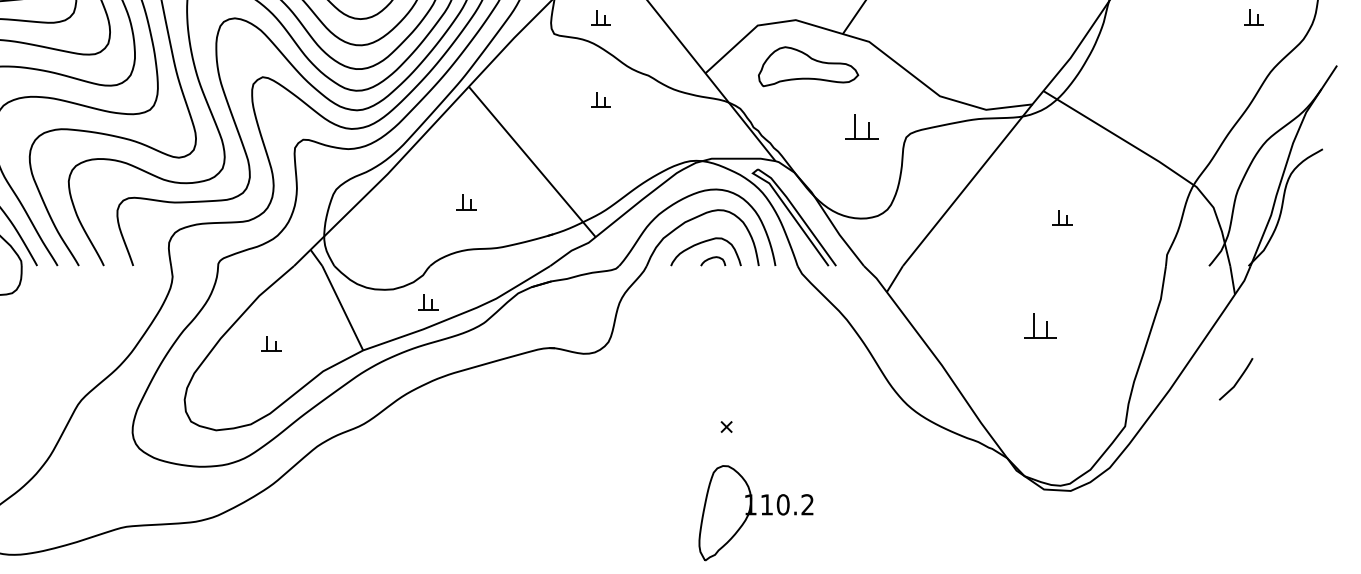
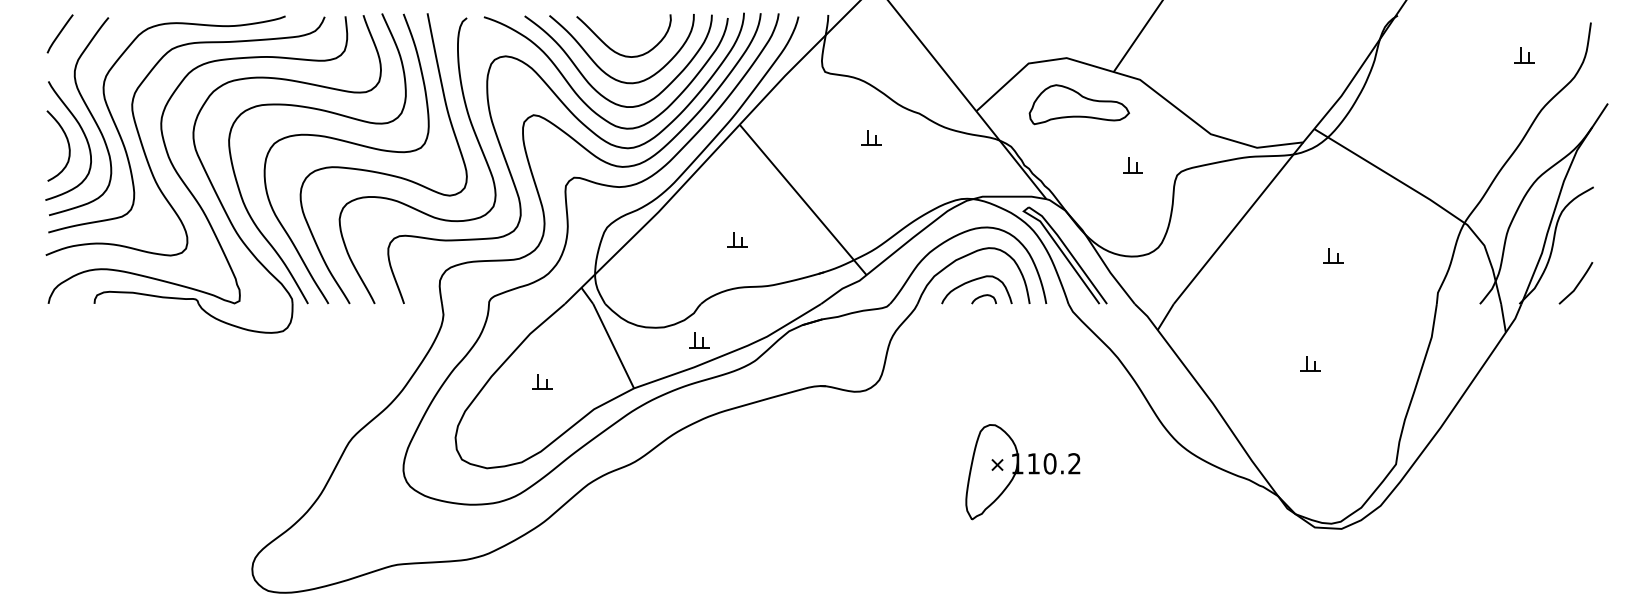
part: (600, 17) -> (871, 55), removed
part: (861, 127) -> (1132, 165), size x0.62
part: (1039, 325) -> (1310, 363), size x0.62
curve: (1237, 379) -> (1577, 283), moved
part: (755, 513) -> (1022, 472), moved

